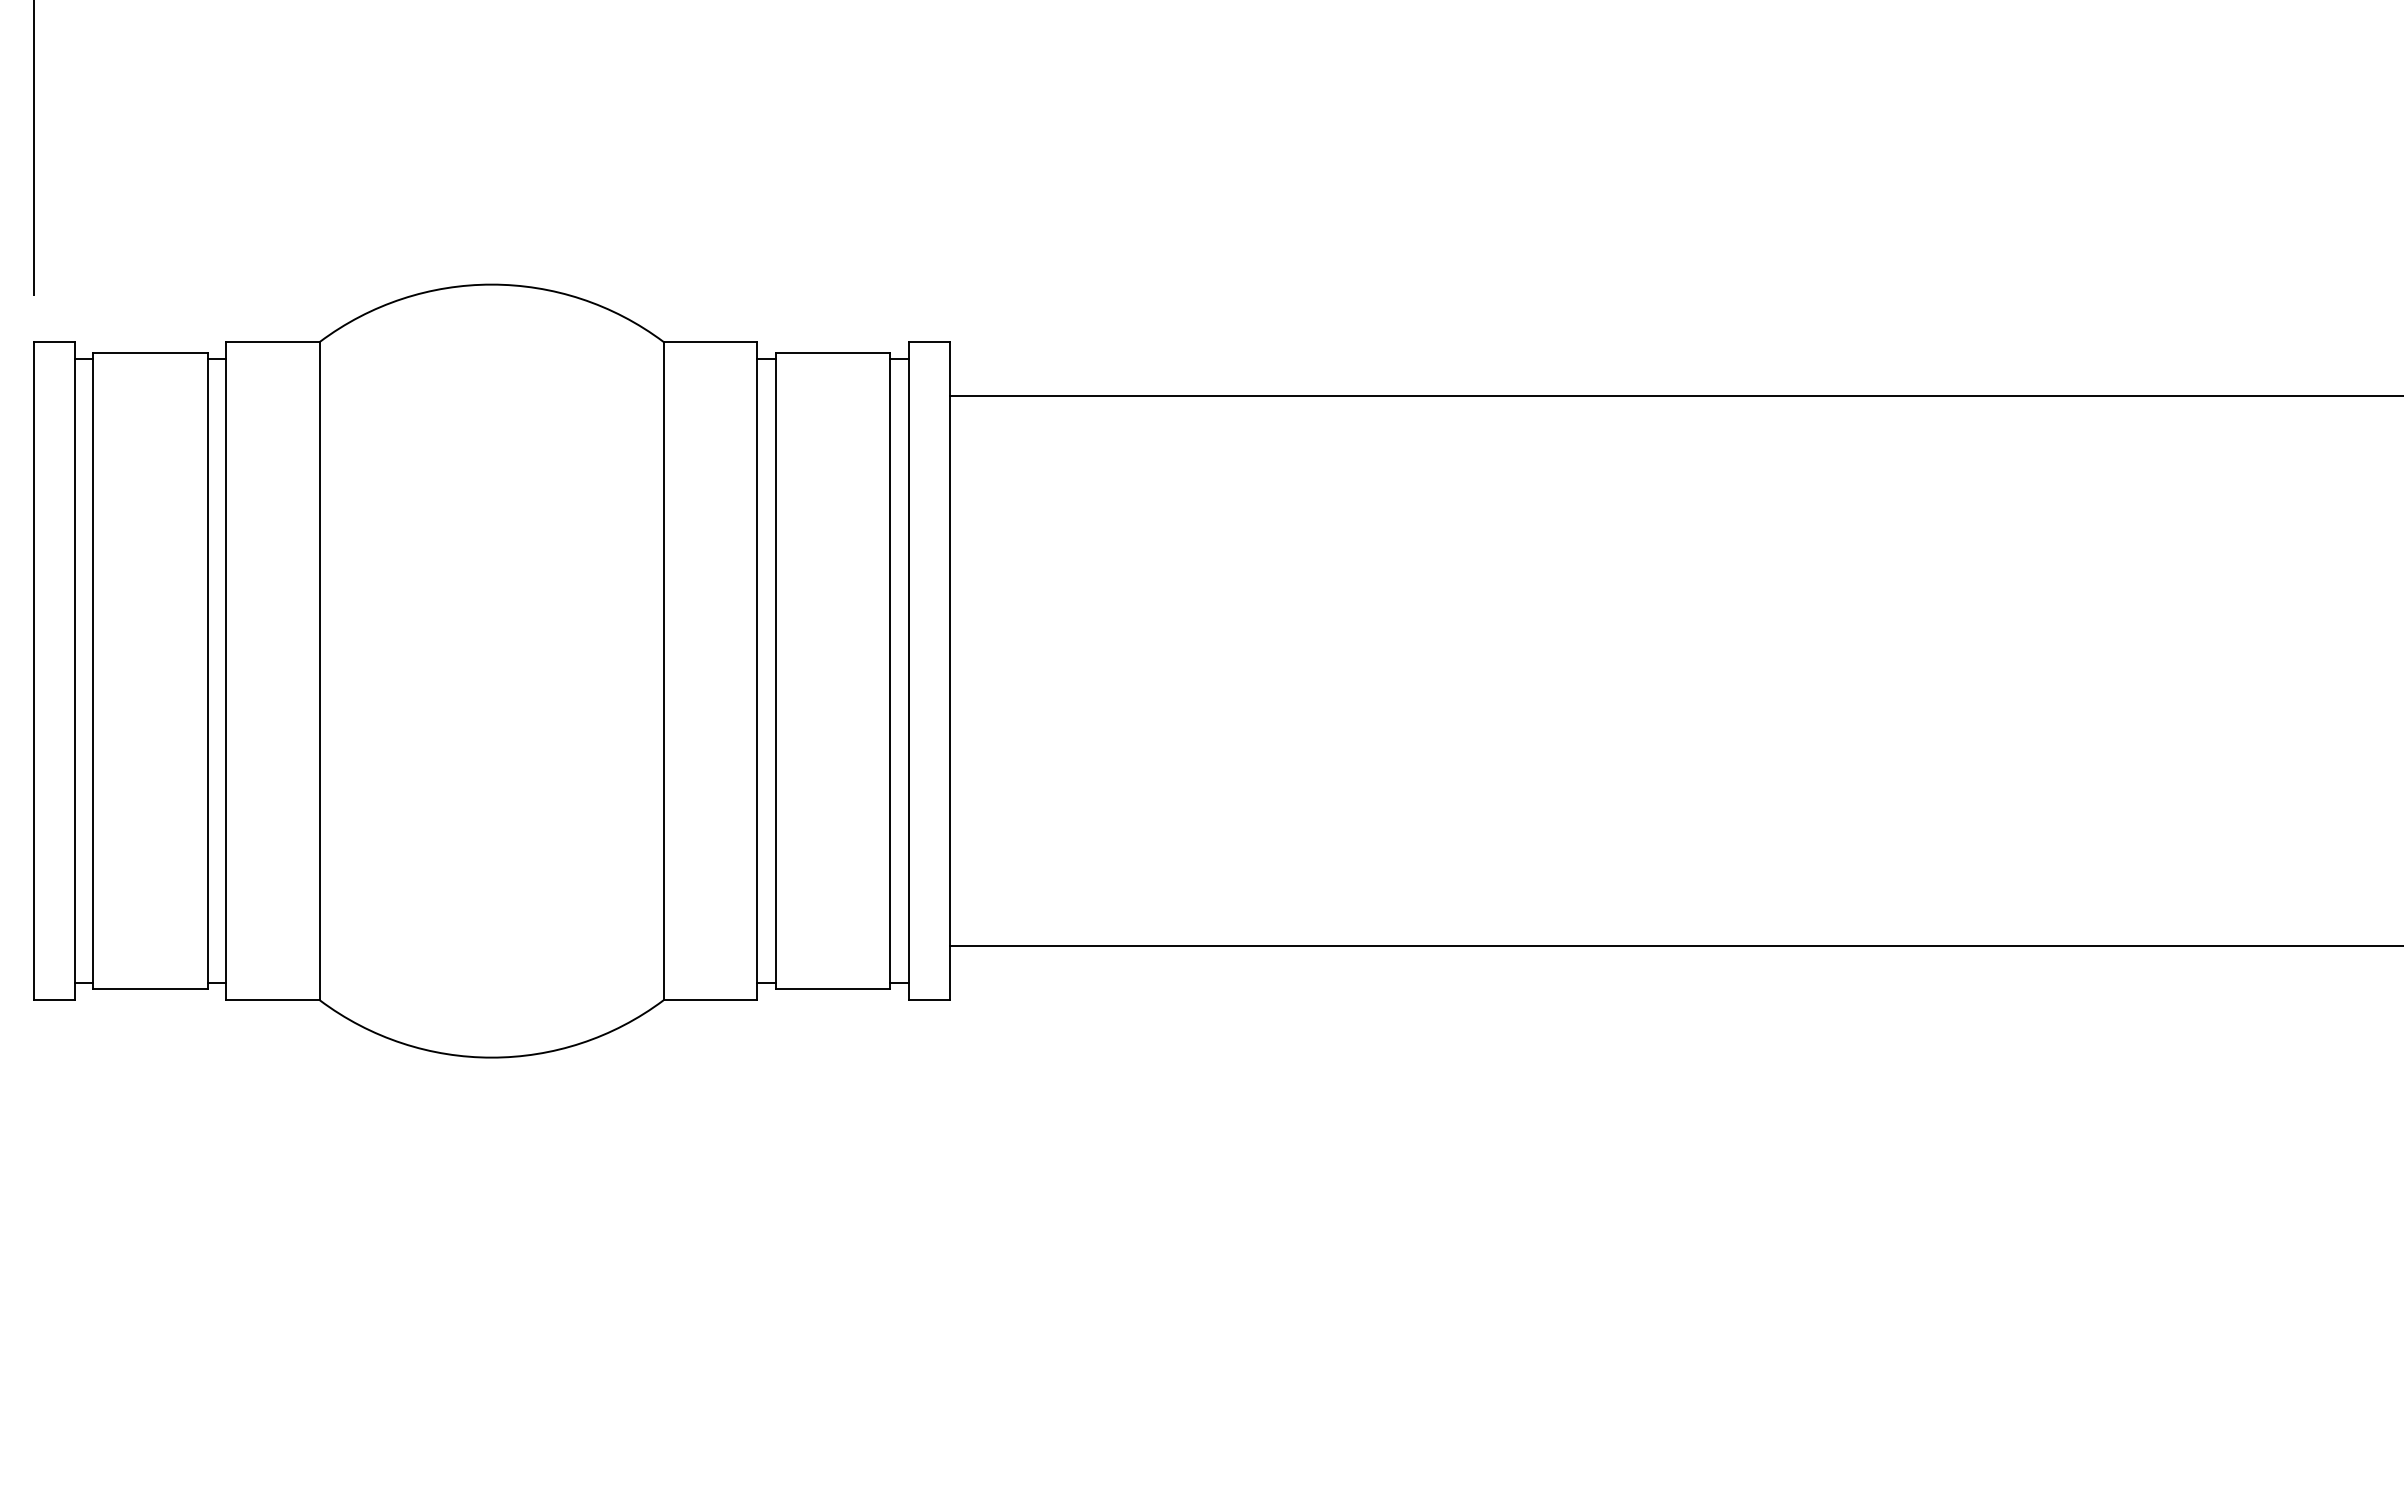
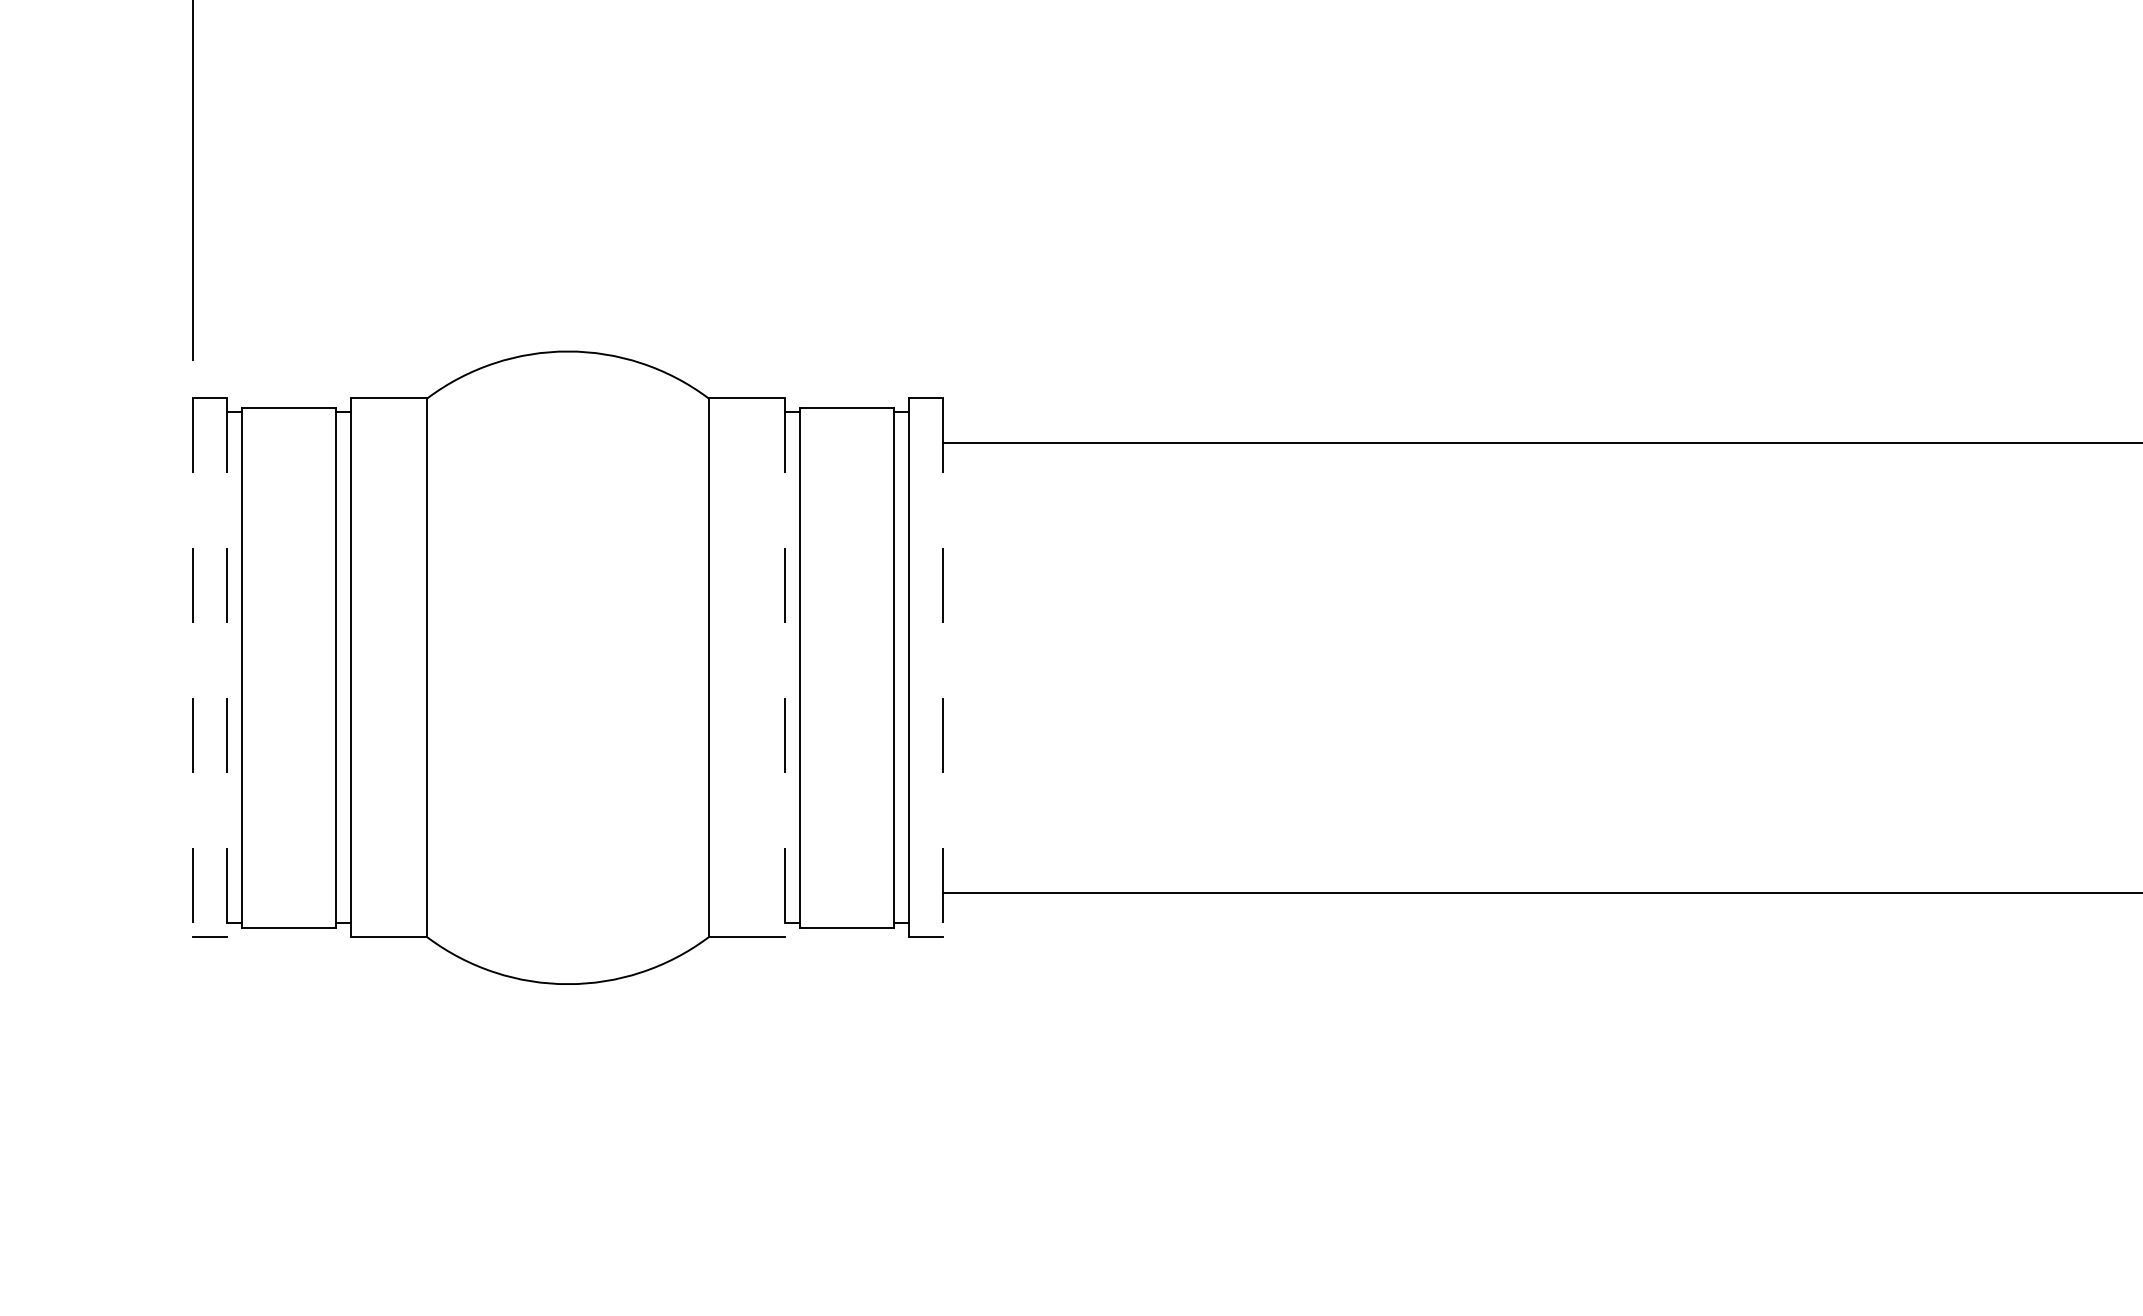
line: (34, 671) -> (193, 668), solid -> dashed
line: (74, 671) -> (226, 668), solid -> dashed
line: (757, 671) -> (785, 668), solid -> dashed
line: (949, 671) -> (942, 668), solid -> dashed

